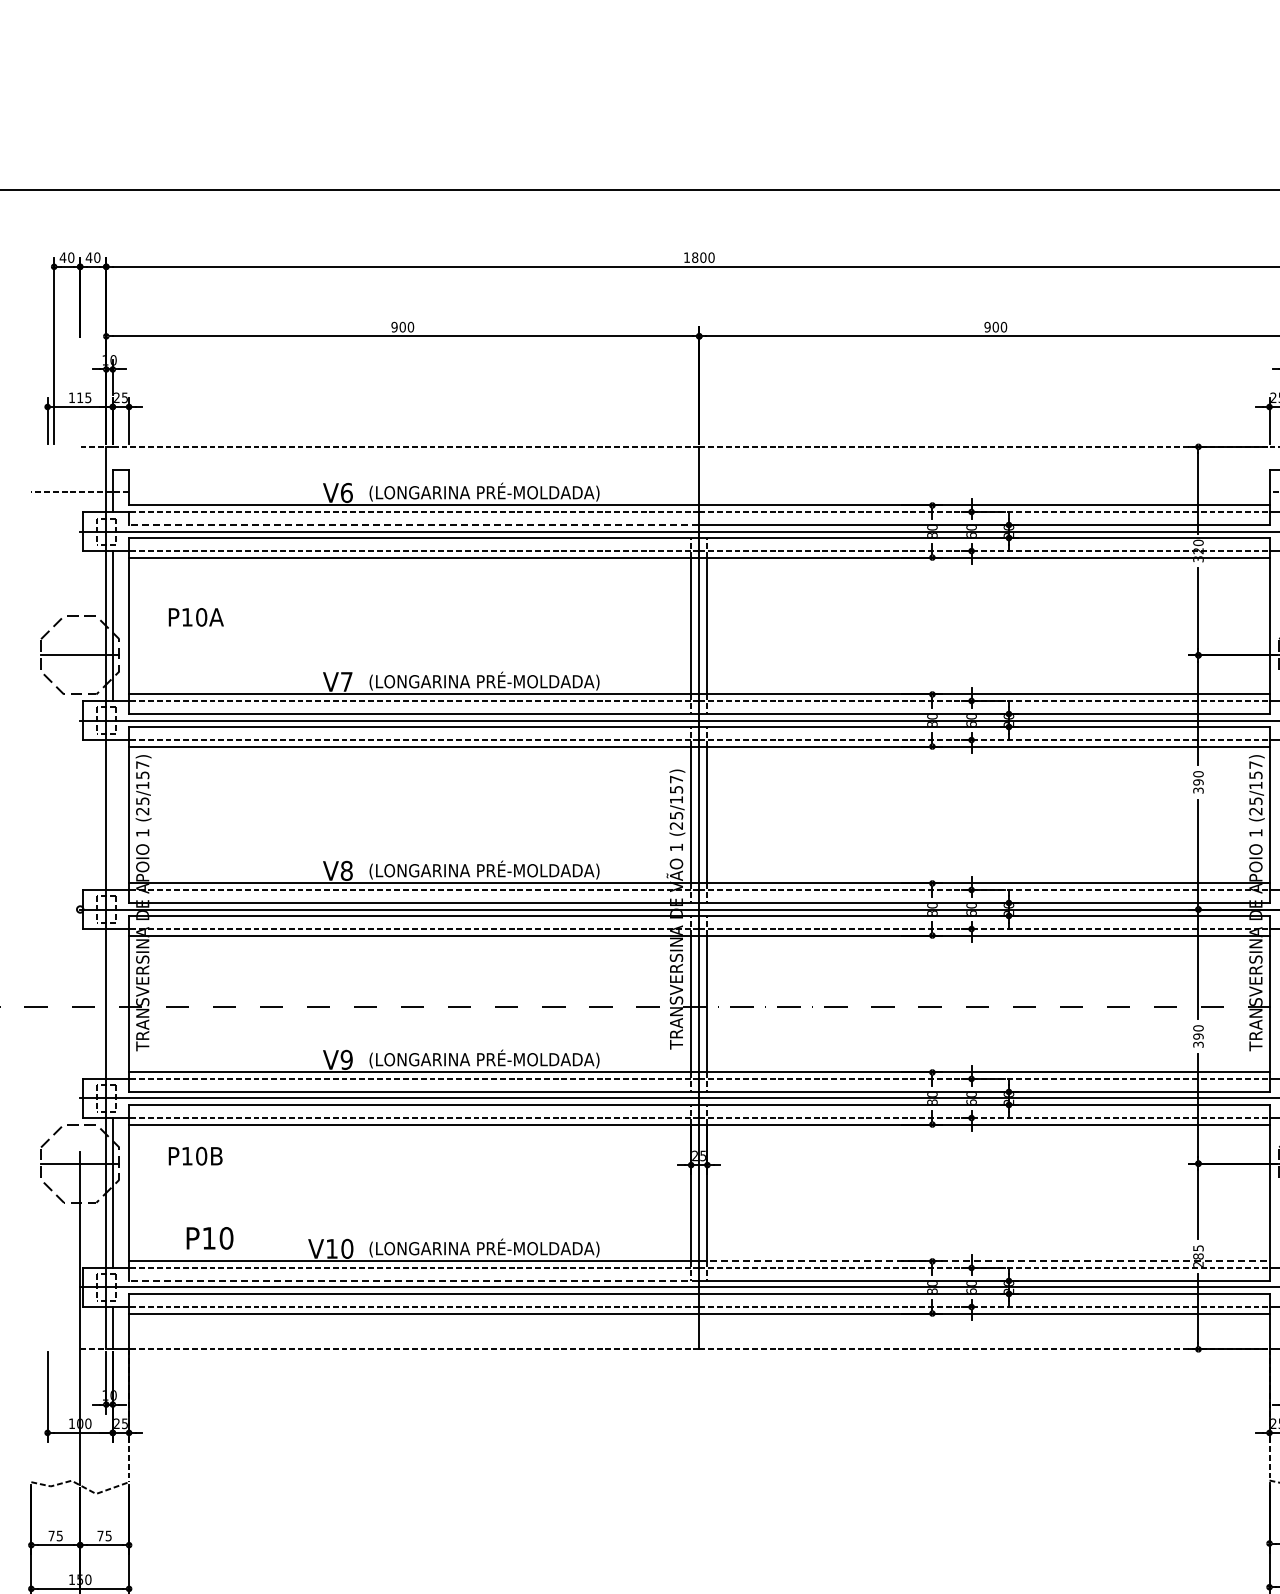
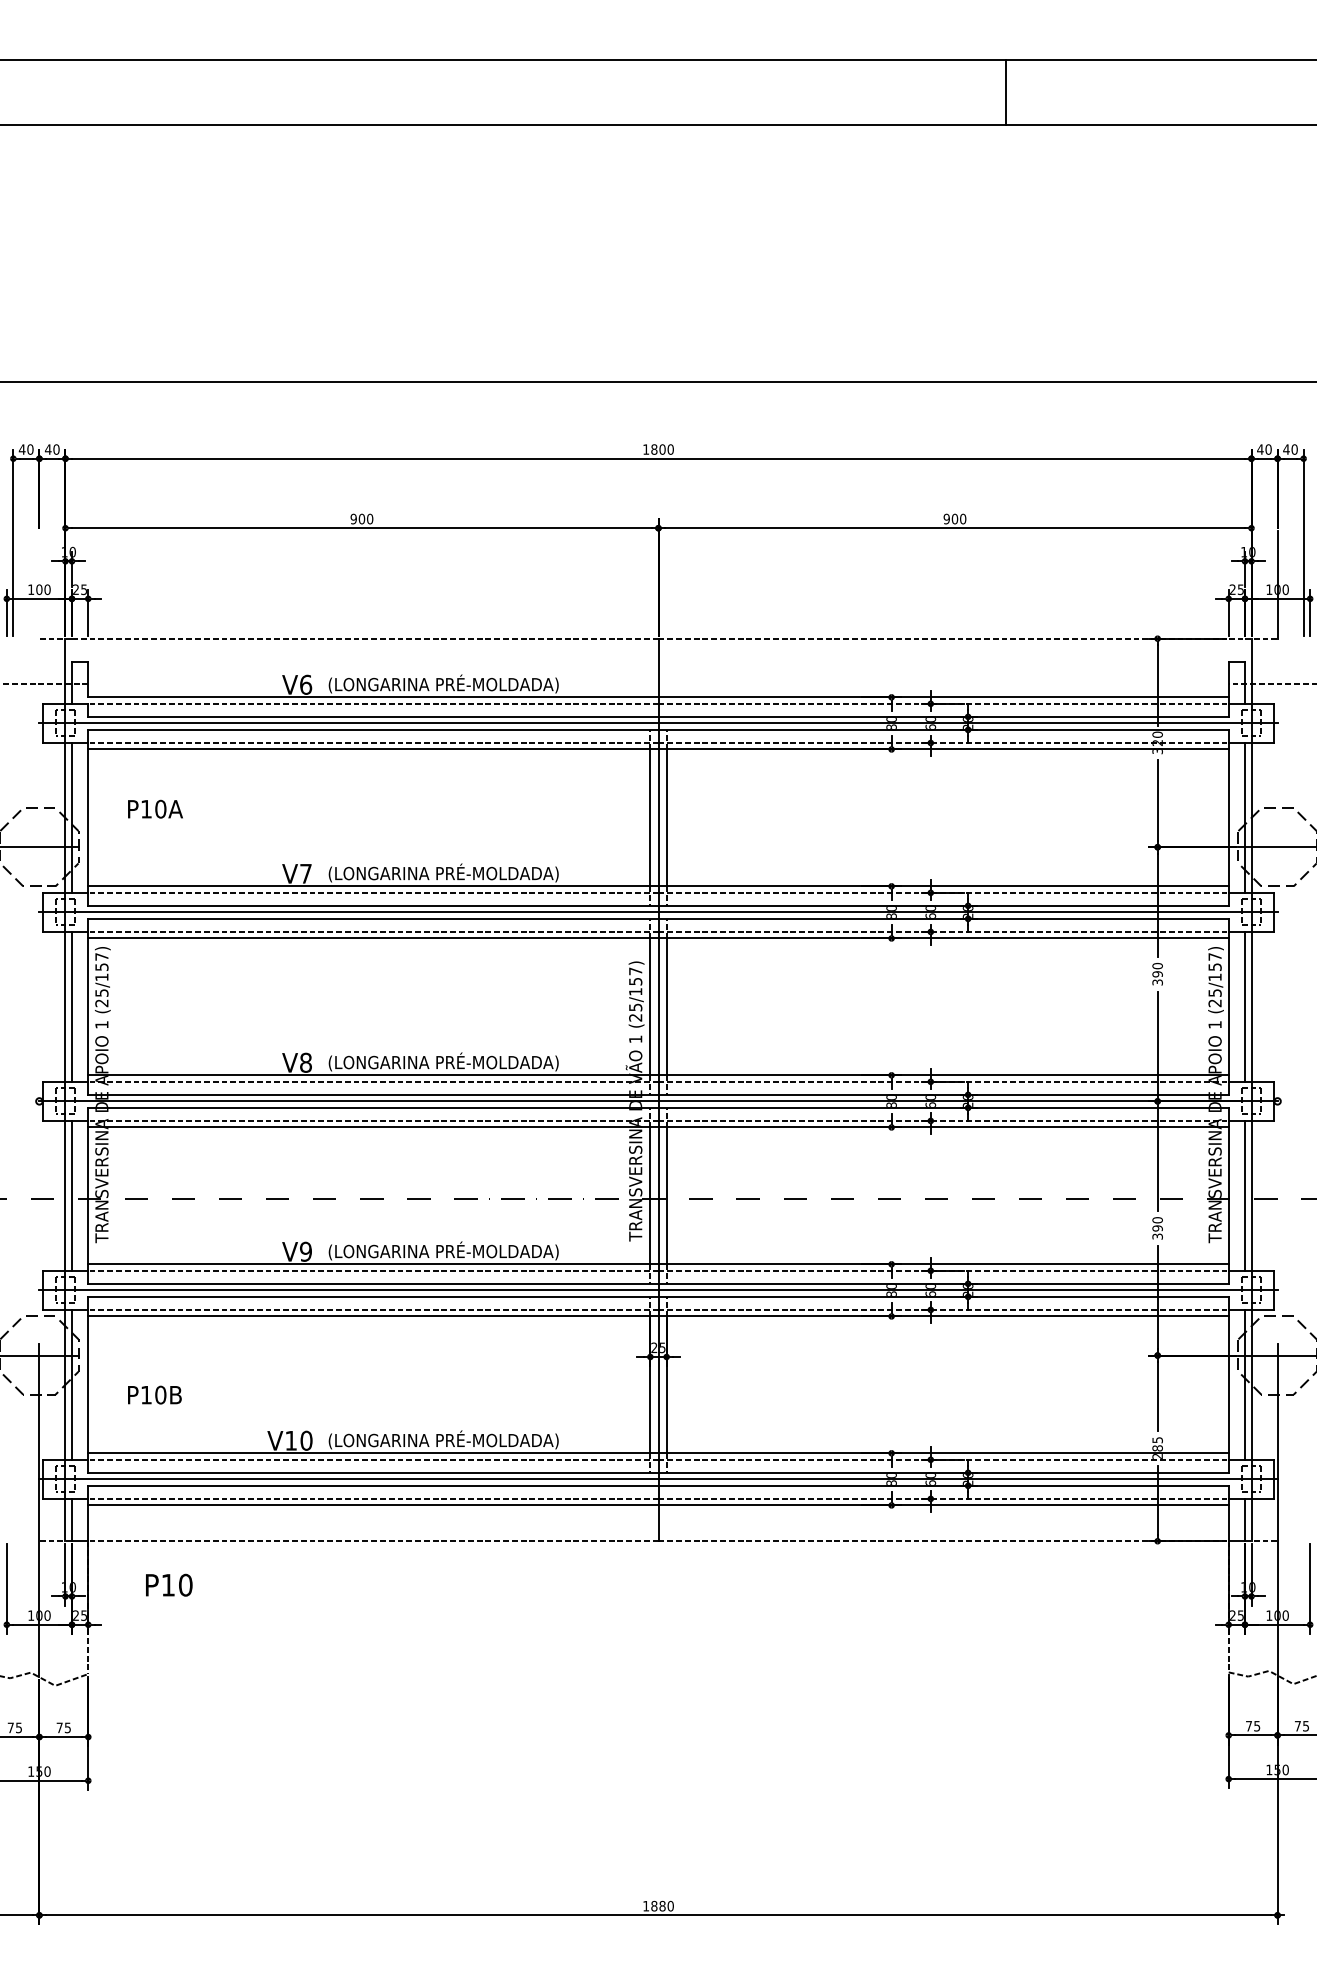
text: (84, 397) -> (43, 589), 115 -> 100
line: (413, 524) -> (372, 716), dashed -> solid
line: (113, 814) -> (72, 1006), added
line: (113, 1003) -> (72, 1195), added
text: (195, 1155) -> (154, 1394), moved
text: (210, 1237) -> (169, 1584), moved
line: (985, 1261) -> (944, 1453), dashed -> solid
line: (413, 1280) -> (372, 1472), dashed -> solid

